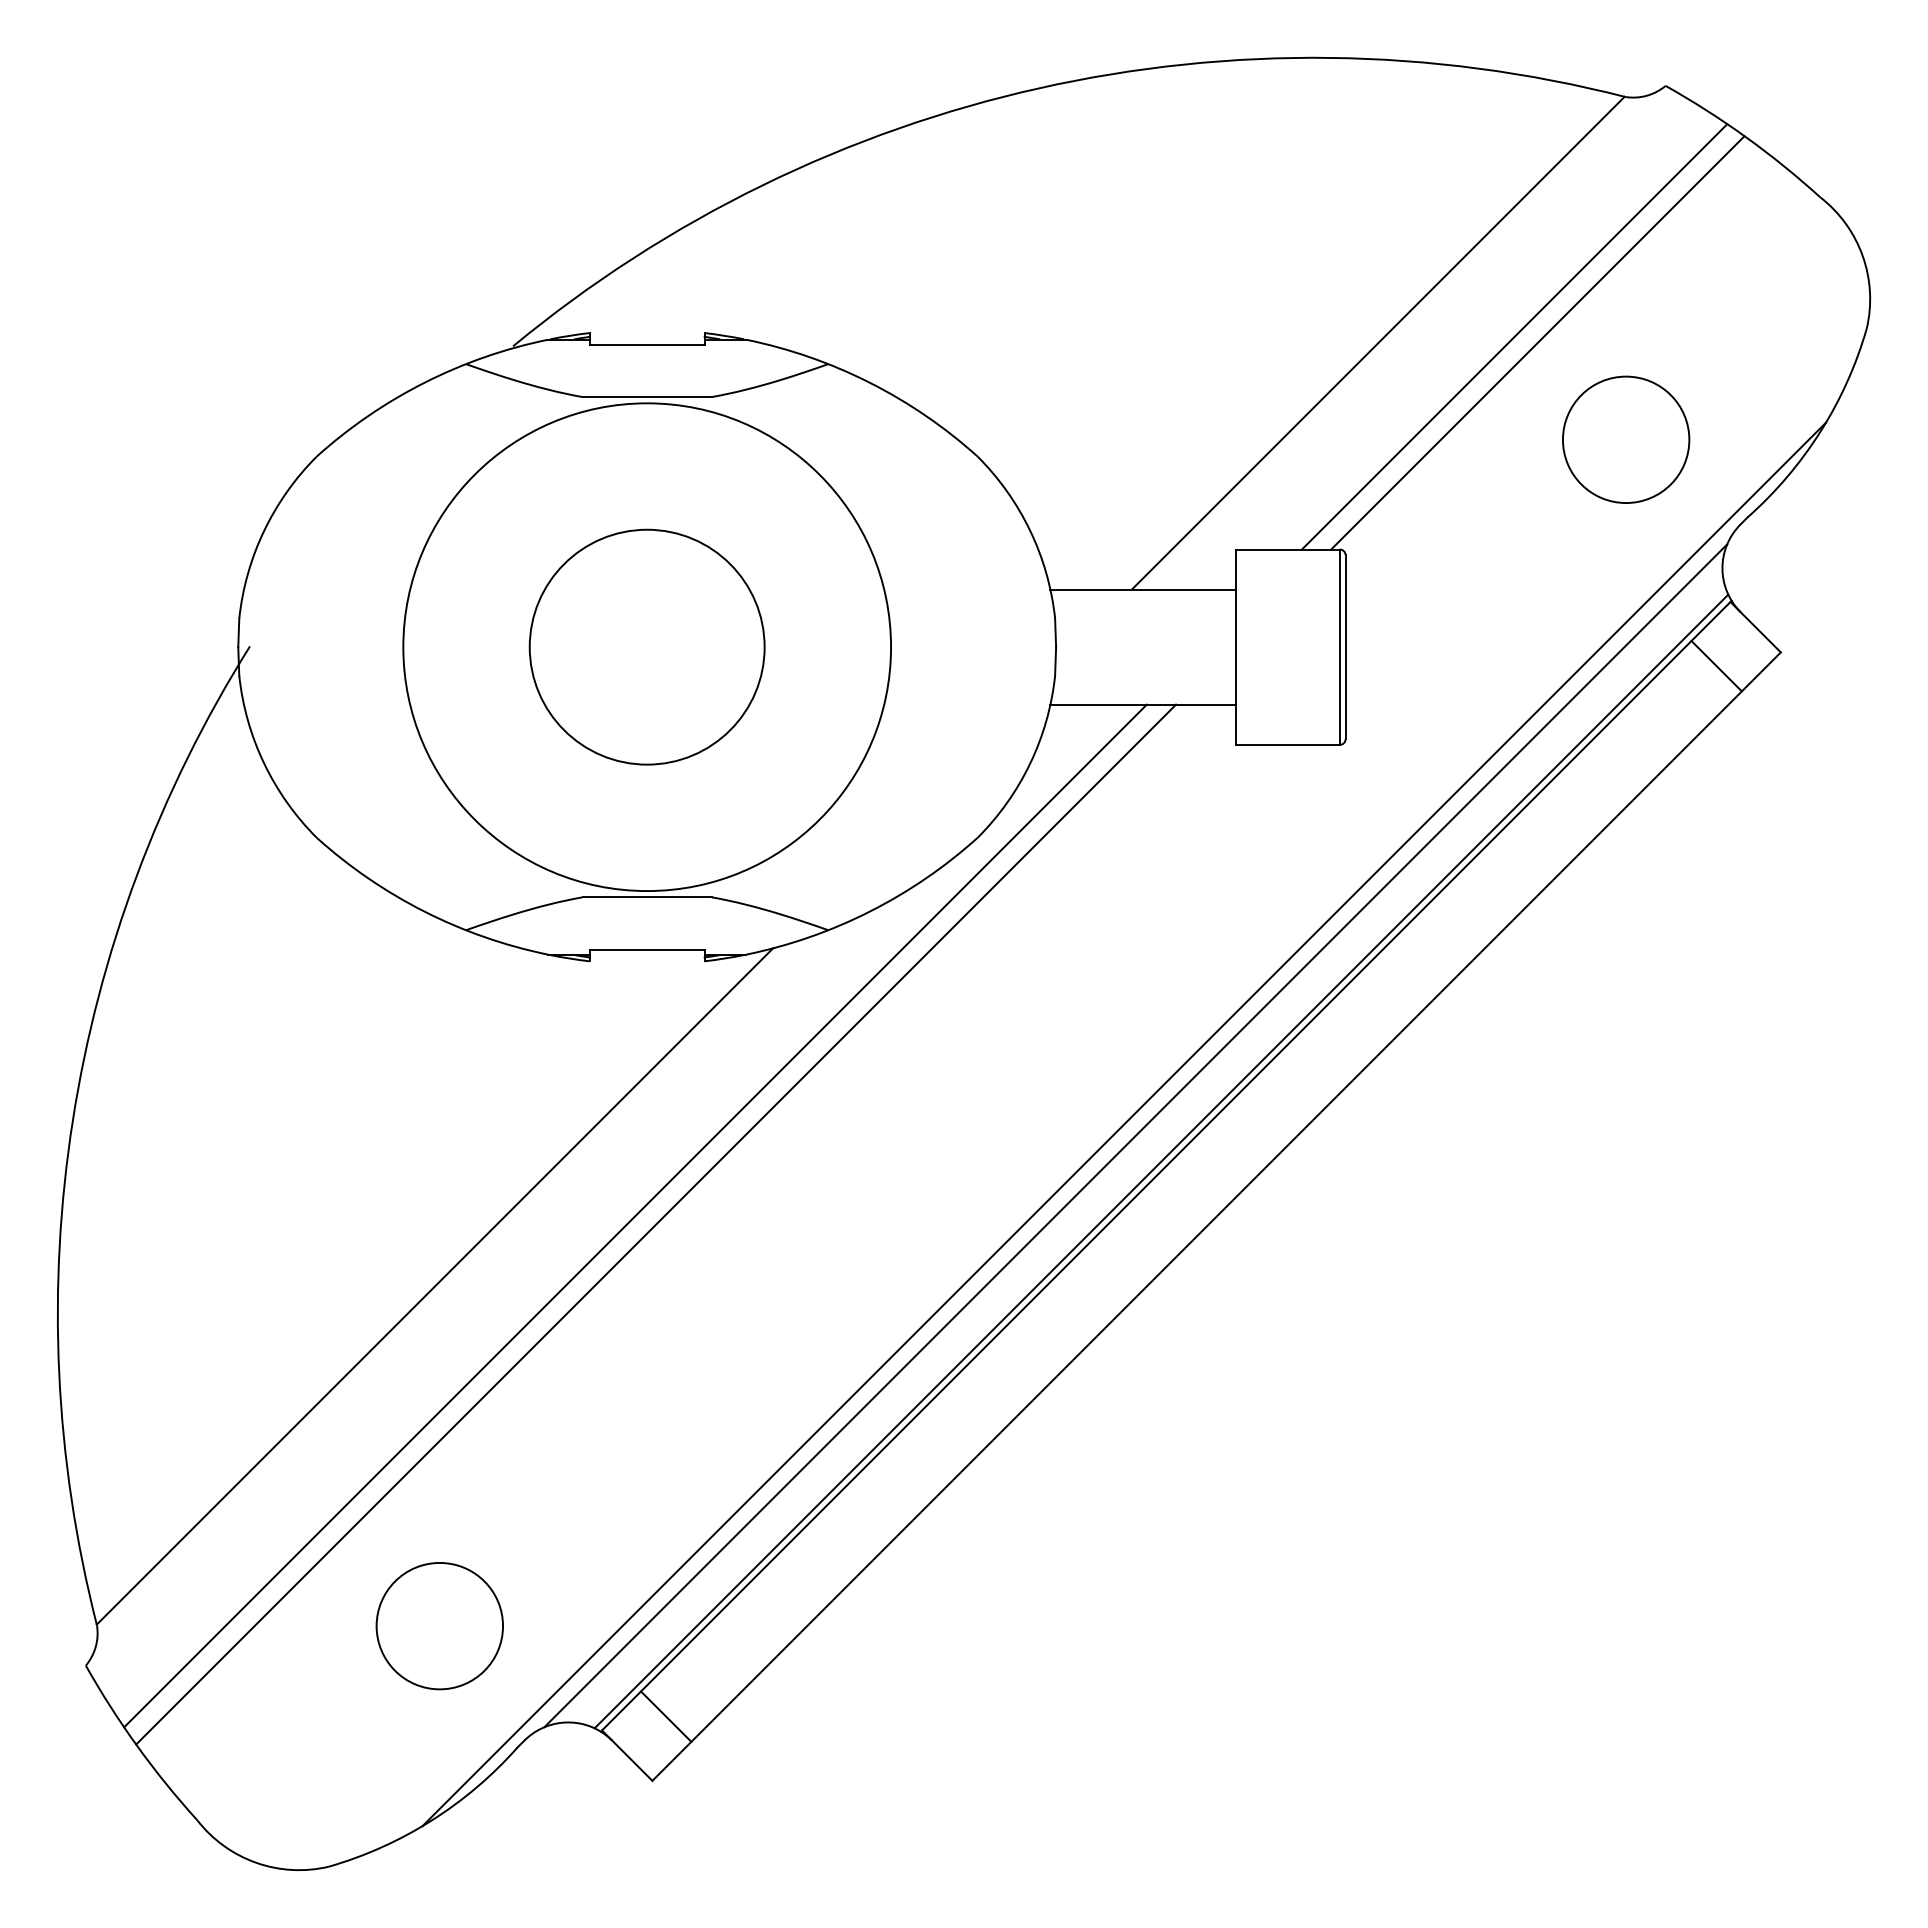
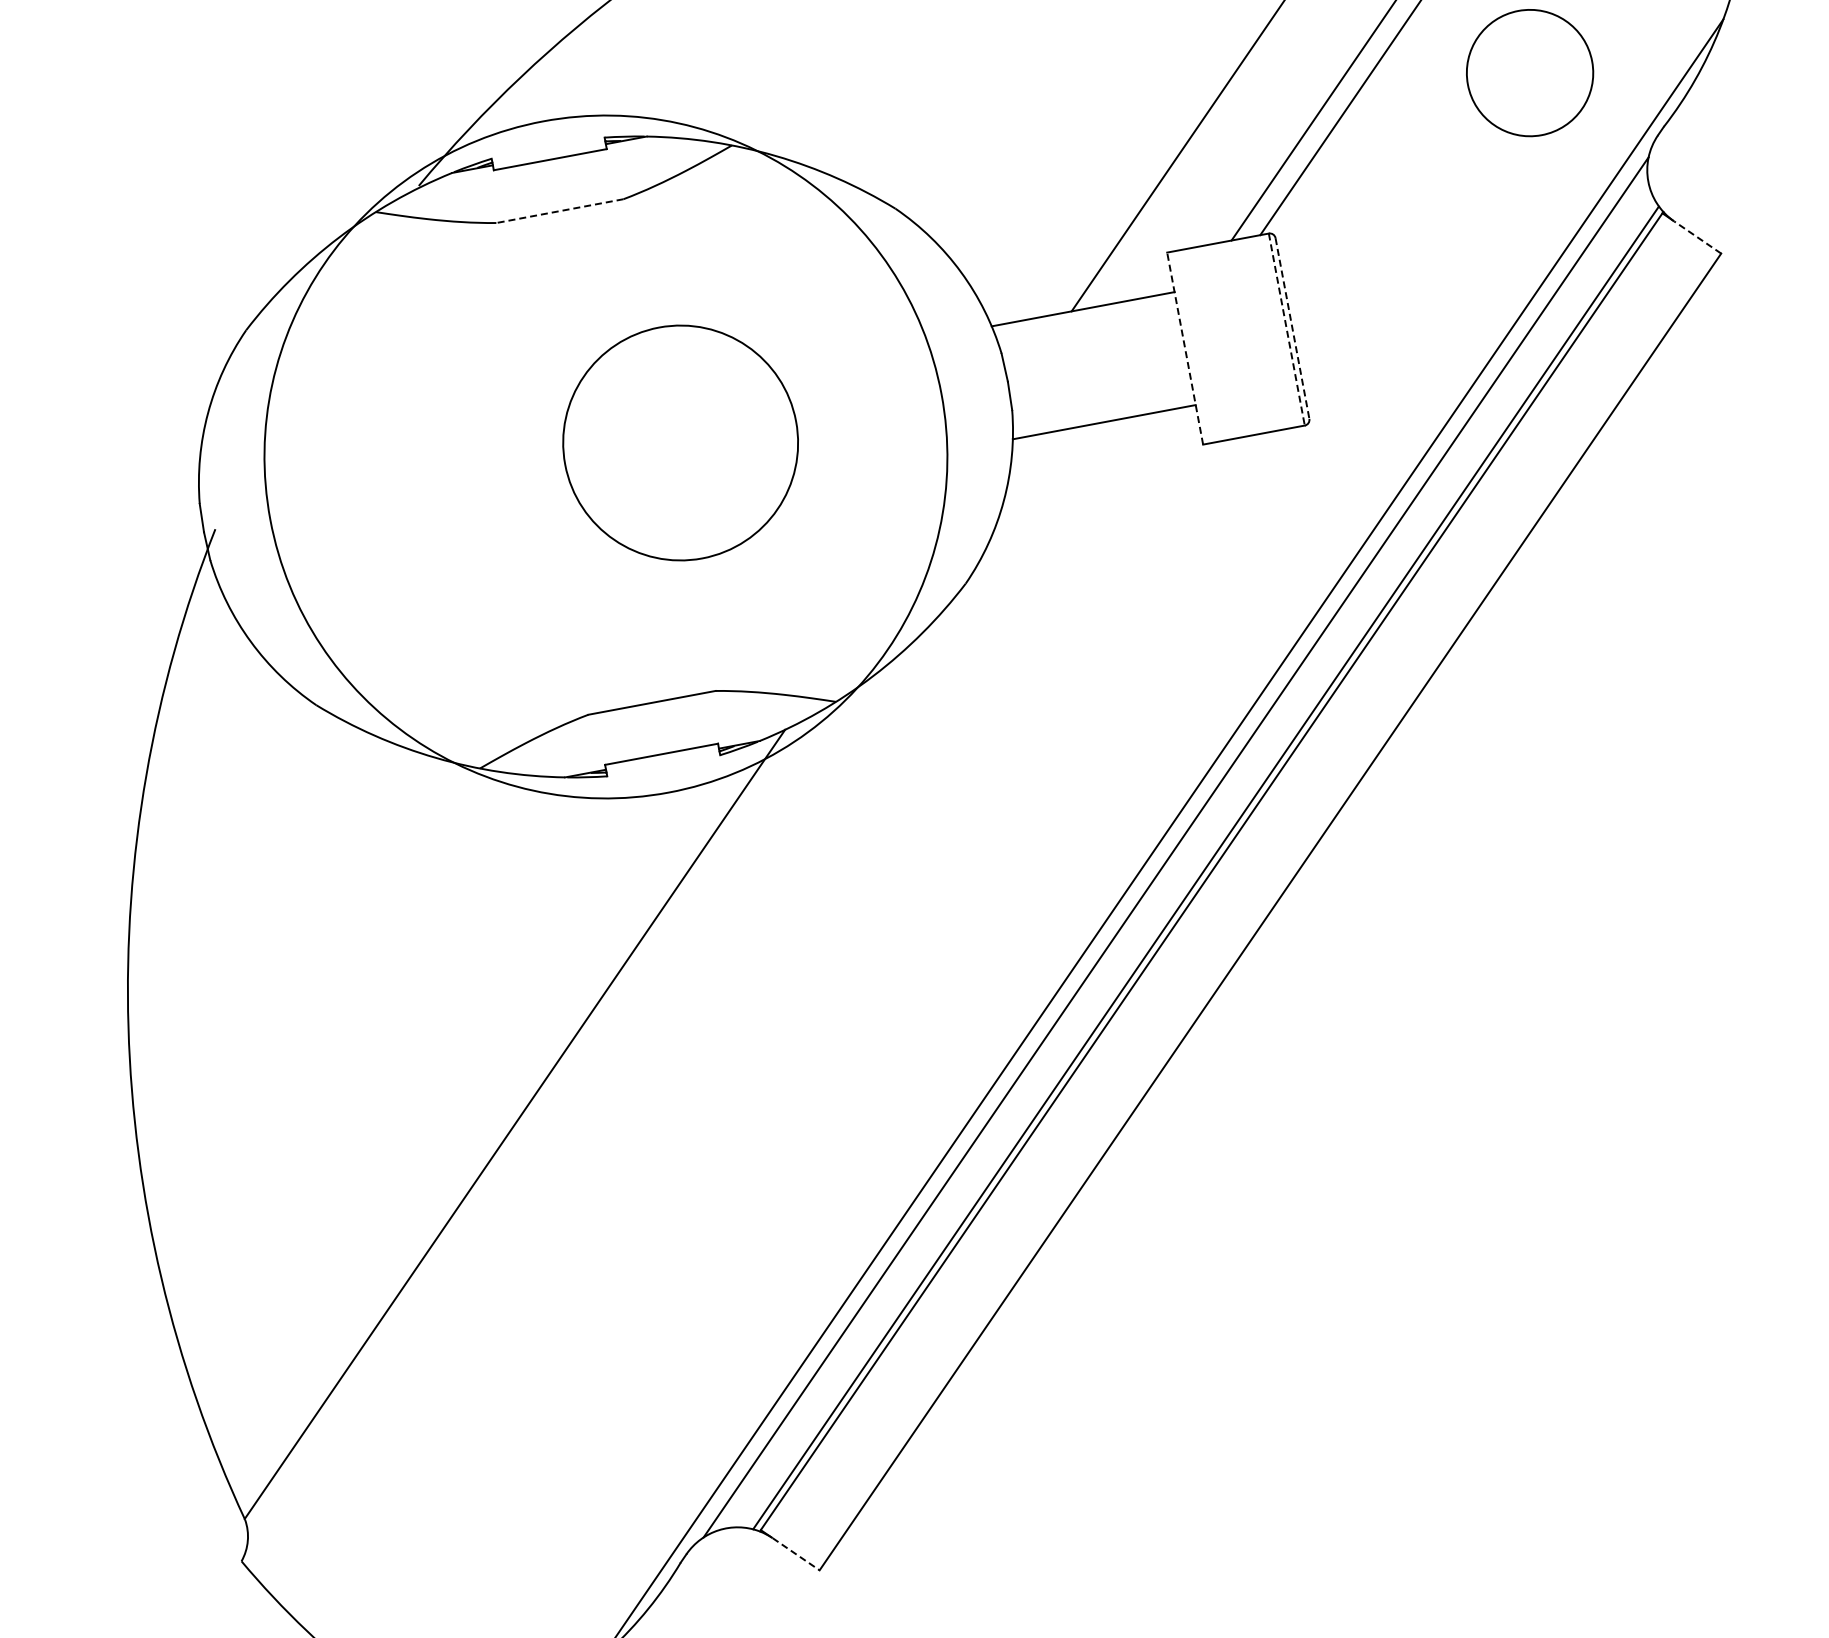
line: (647, 397) -> (560, 211), solid -> dashed
line: (1760, 631) -> (1697, 236), solid -> dashed
circle: (646, 646) -> (679, 442), moved
circle: (647, 647) -> (606, 457), size x1.4
line: (1236, 647) -> (1185, 348), solid -> dashed
line: (1339, 647) -> (1286, 329), solid -> dashed
line: (1345, 647) -> (1292, 328), solid -> dashed
line: (1716, 666) -> (1660, 279), removed
line: (635, 1215) -> (699, 1017), removed
line: (656, 1224) -> (721, 1022), removed
circle: (439, 1626) -> (581, 1457), removed
line: (666, 1716) -> (821, 1504), removed
line: (632, 1761) -> (796, 1554), solid -> dashed

